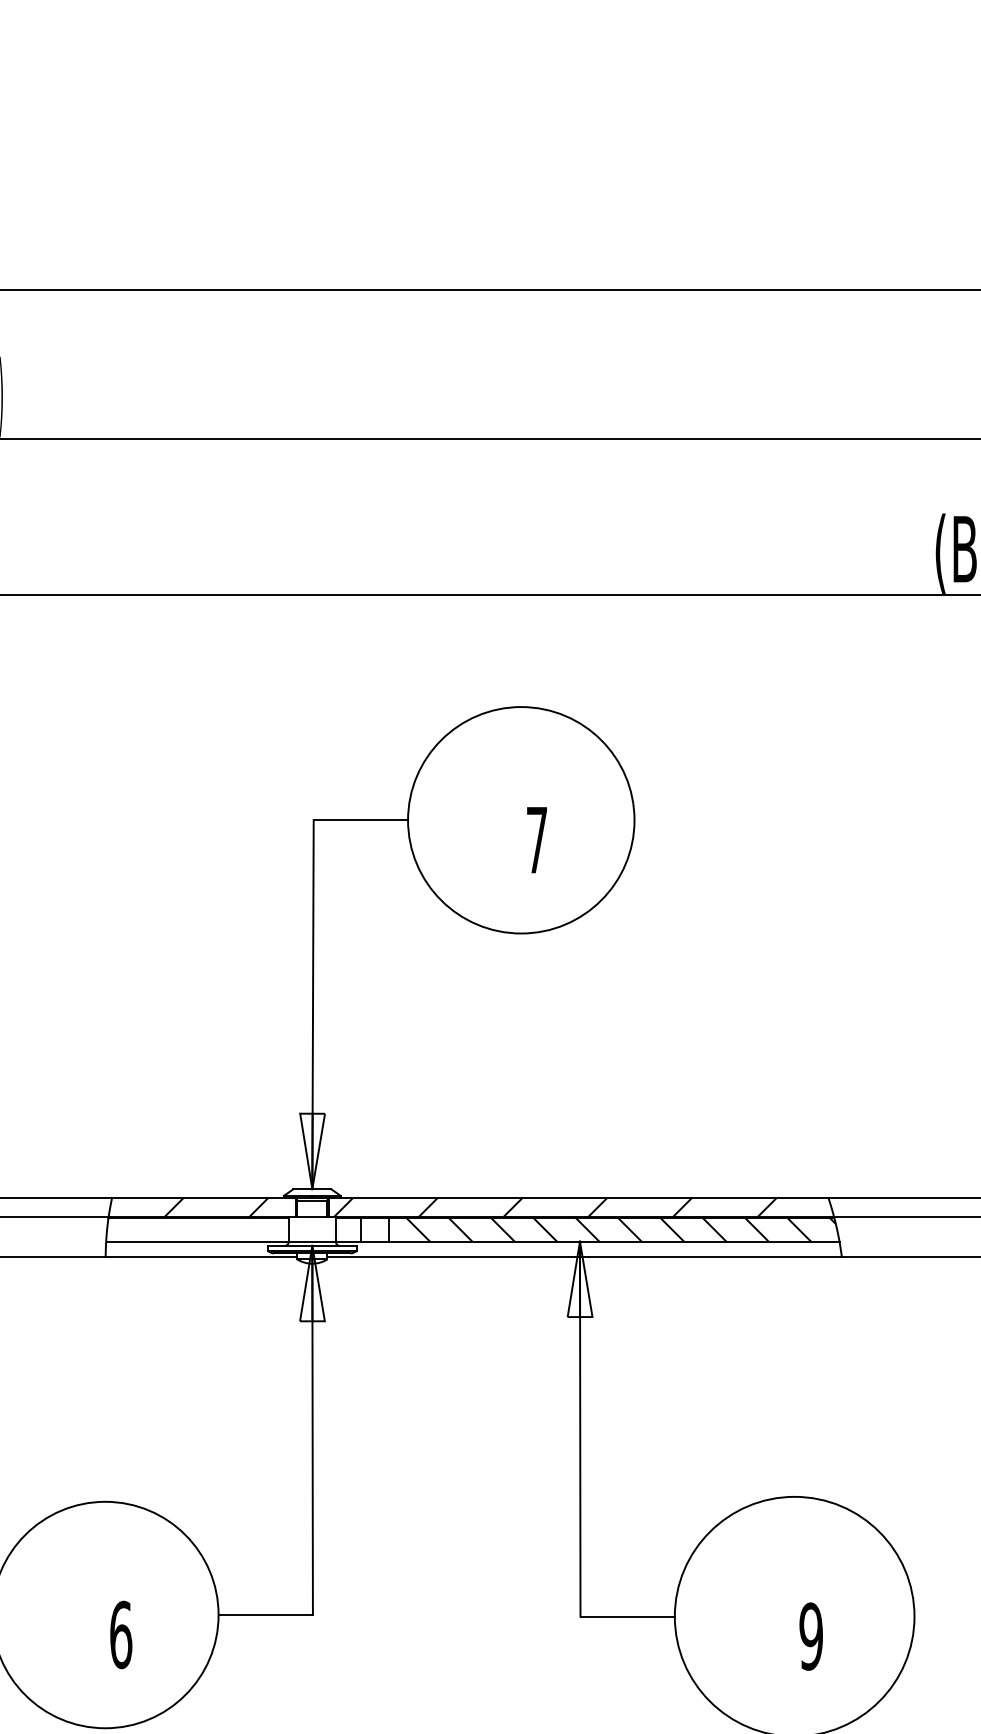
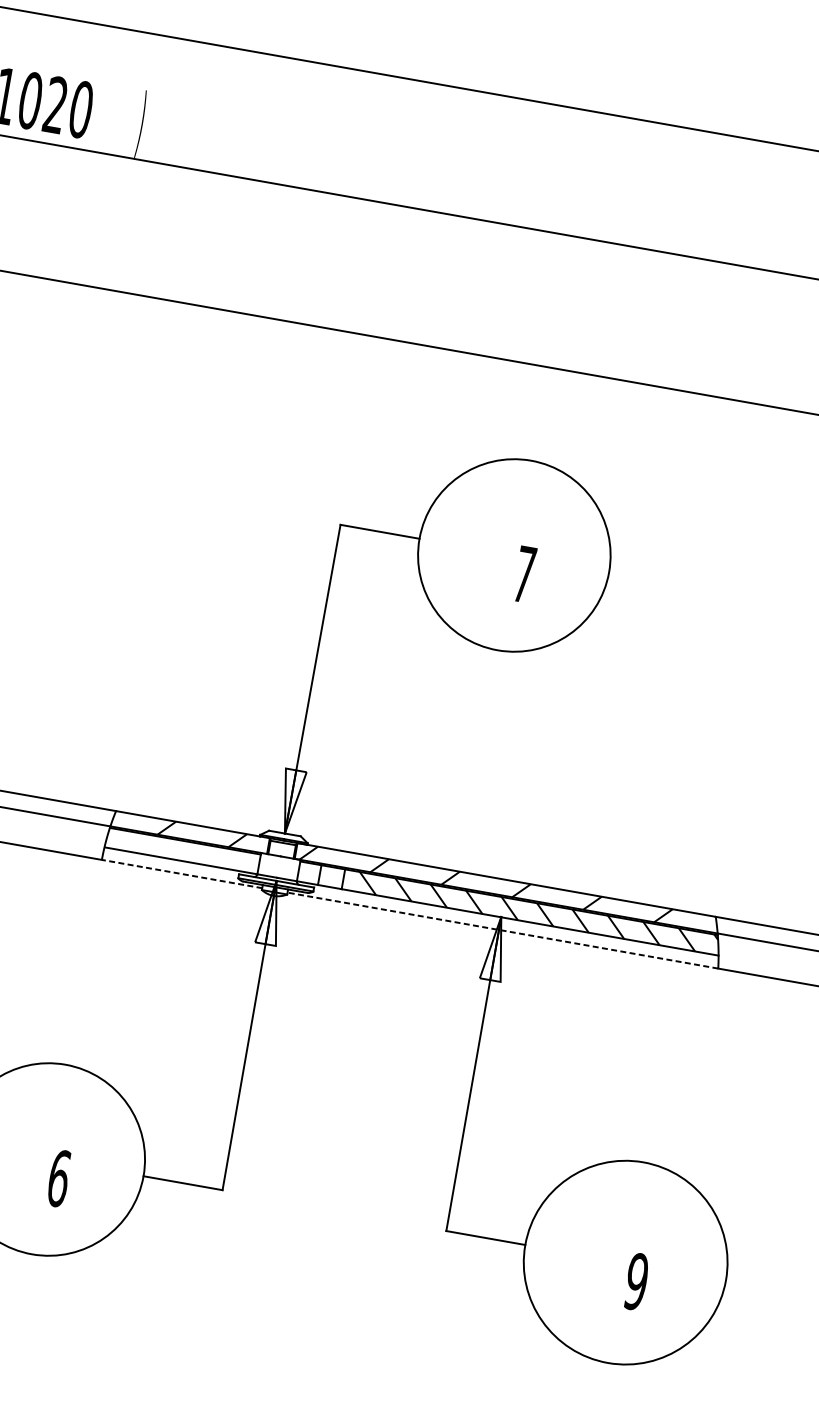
line: (201, 1257) -> (182, 874), solid -> dashed
line: (584, 1257) -> (502, 930), solid -> dashed

